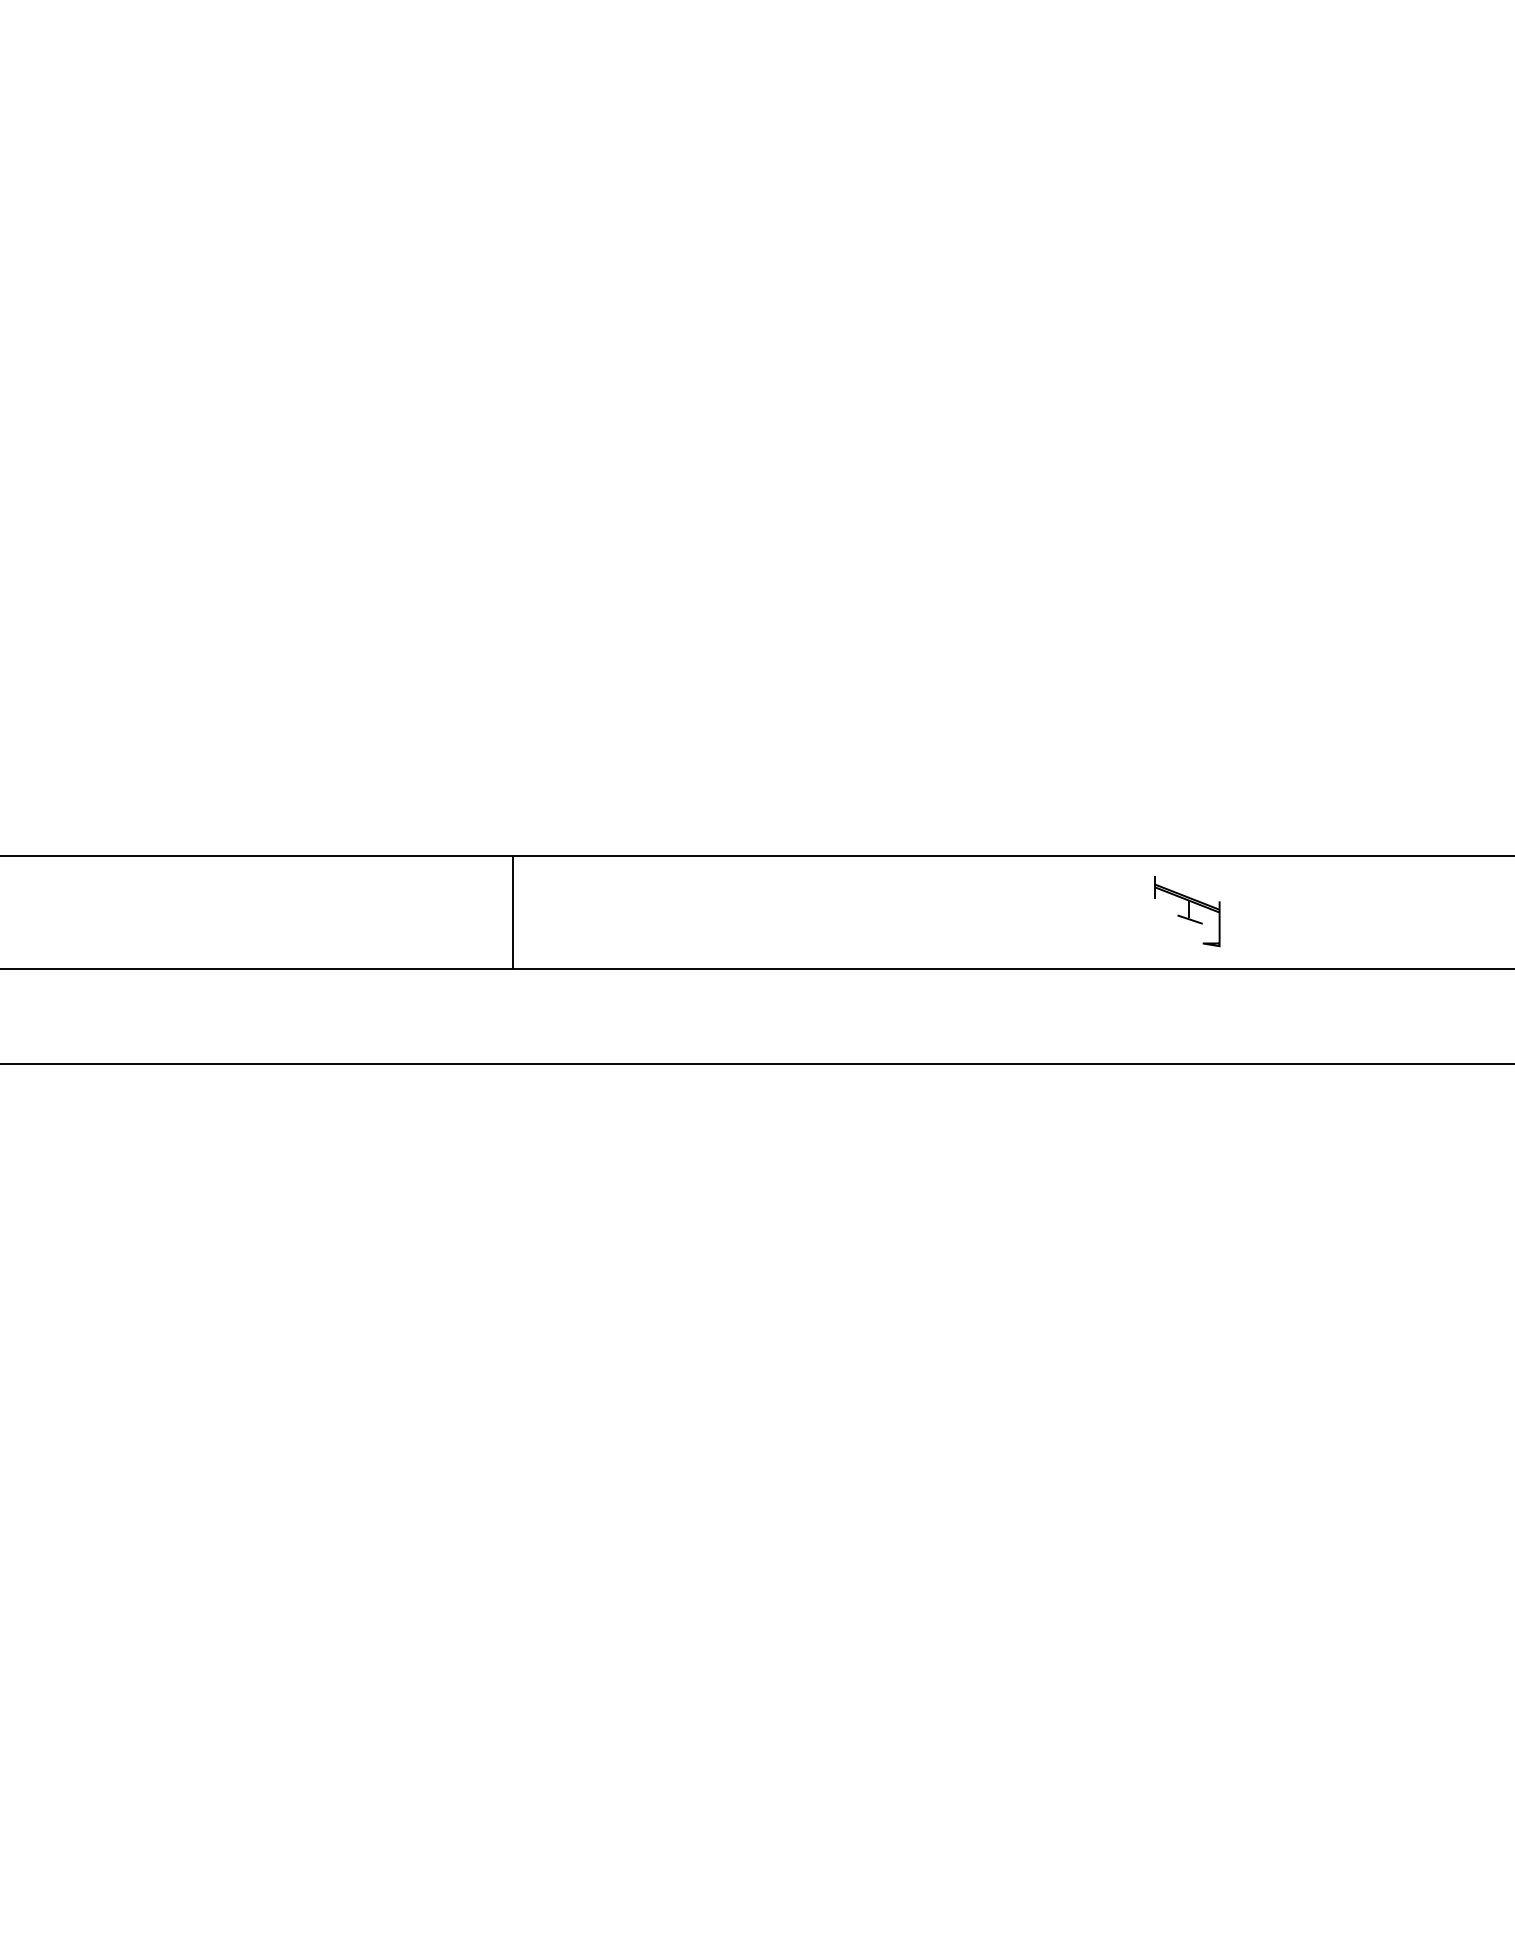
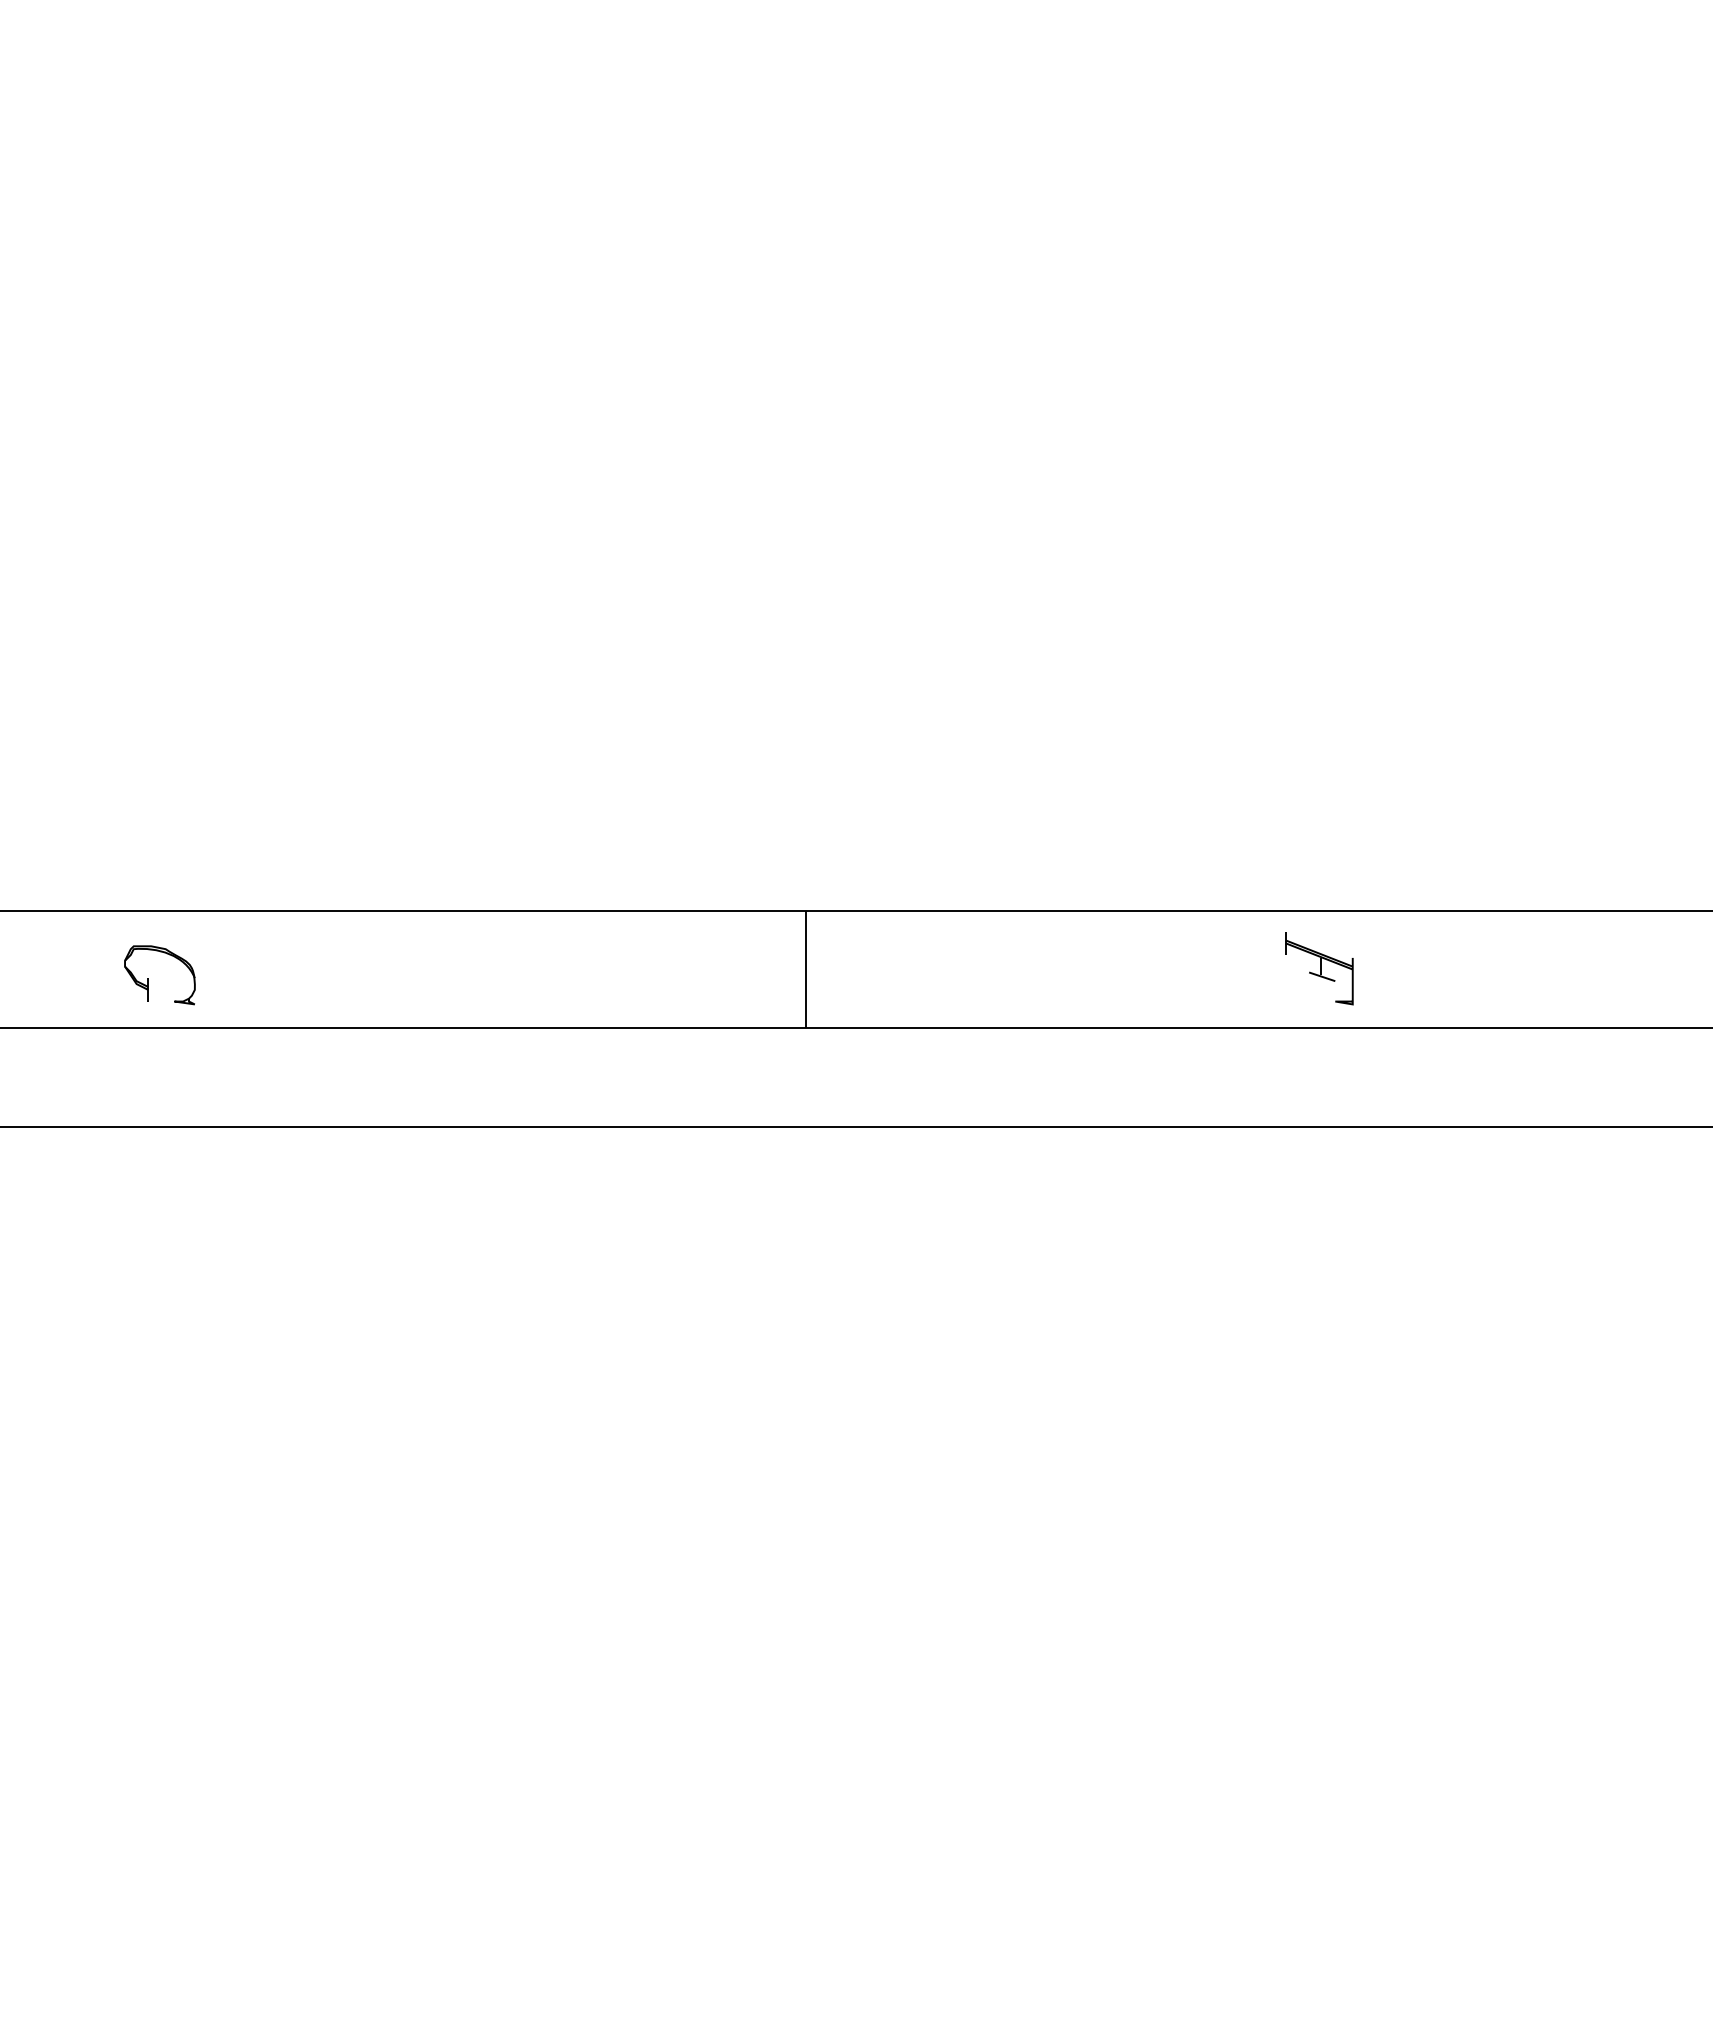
part: (1187, 911) -> (1319, 968), moved

